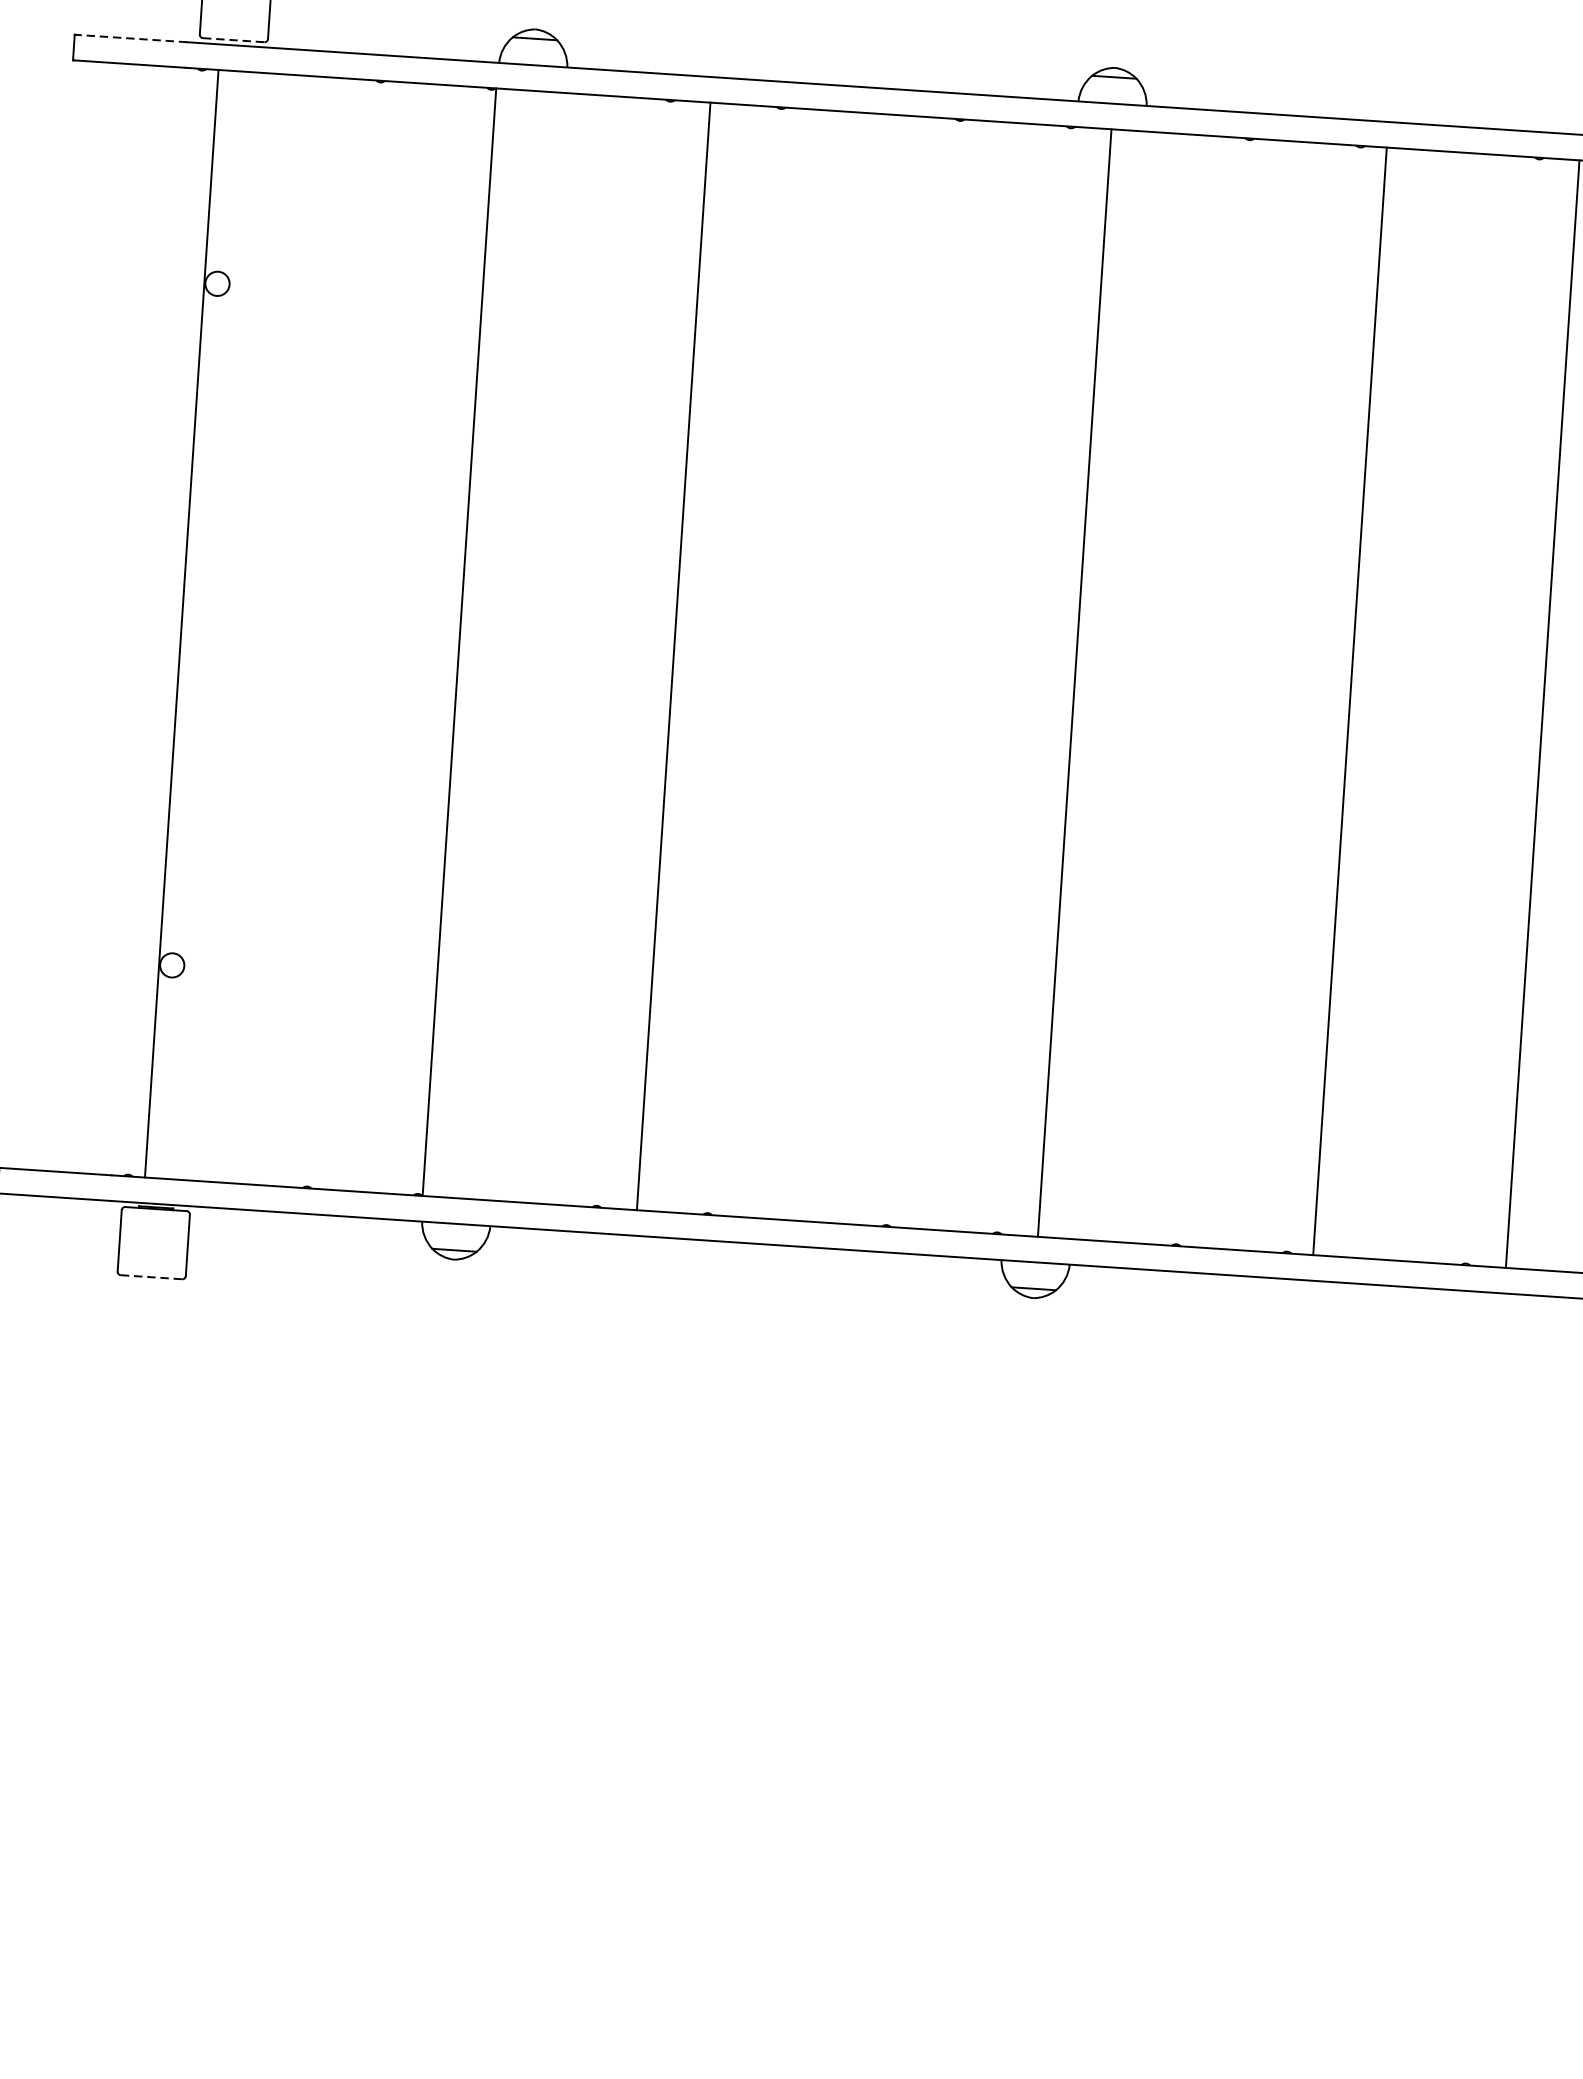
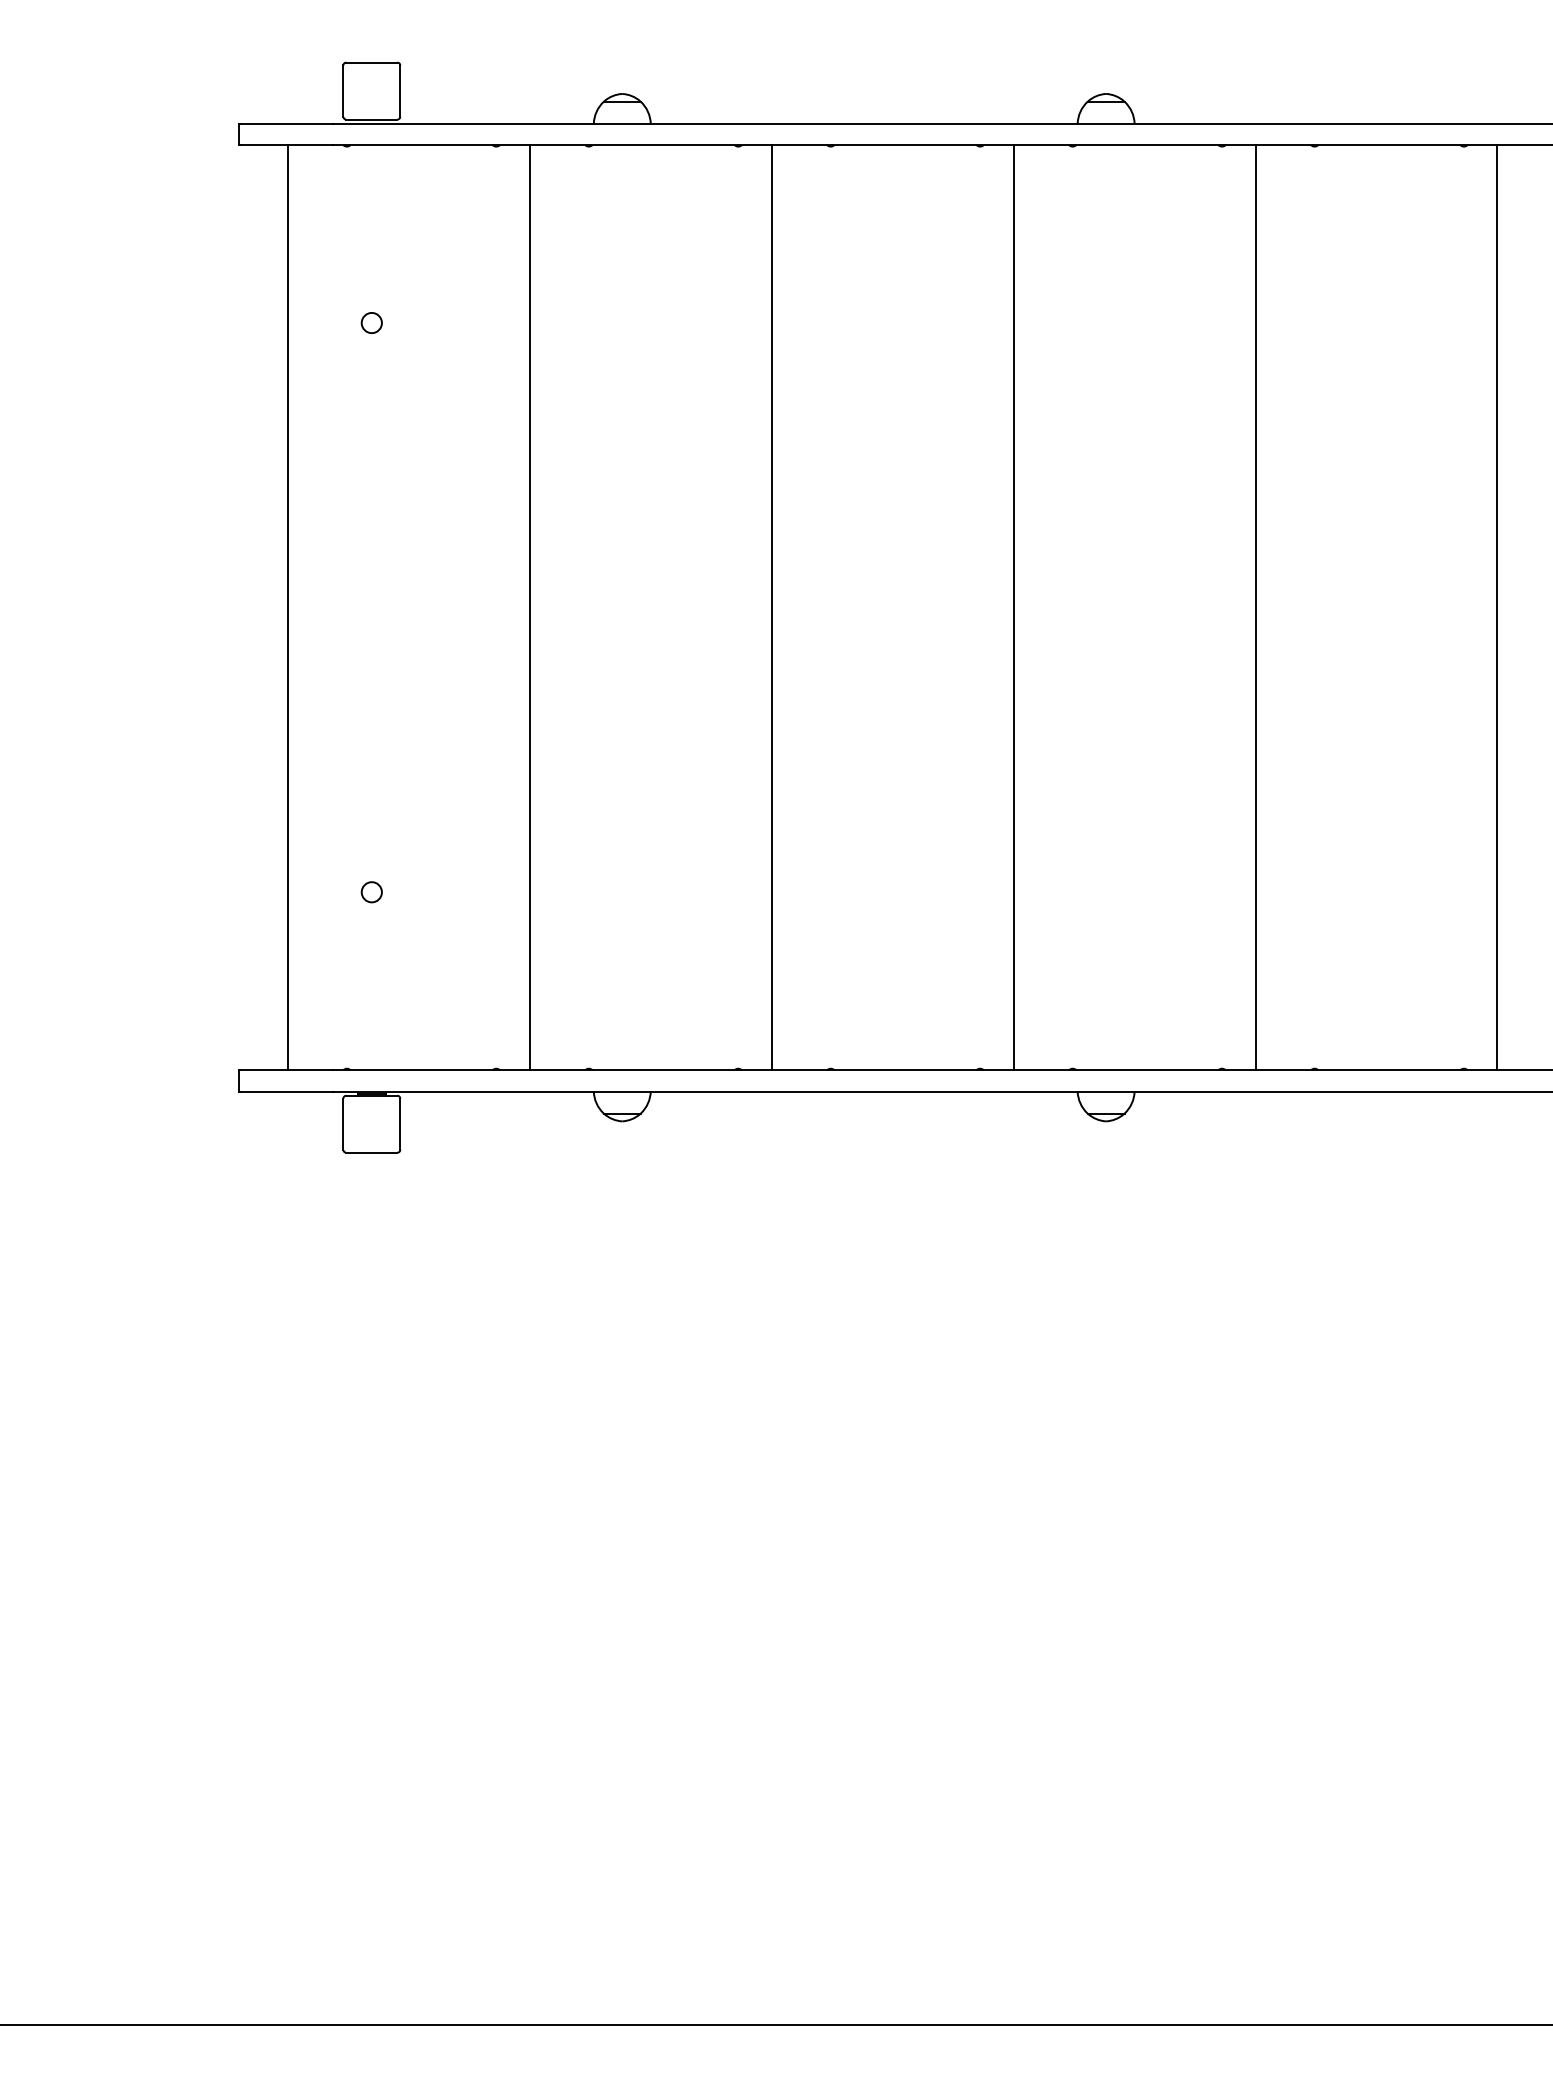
line: (131, 38) -> (286, 123), dashed -> solid
line: (233, 40) -> (371, 119), dashed -> solid
line: (181, 623) -> (287, 607), moved
line: (459, 641) -> (529, 607), moved
line: (1074, 682) -> (1013, 607), moved
line: (1349, 701) -> (1255, 607), moved
line: (151, 1276) -> (371, 1152), dashed -> solid

